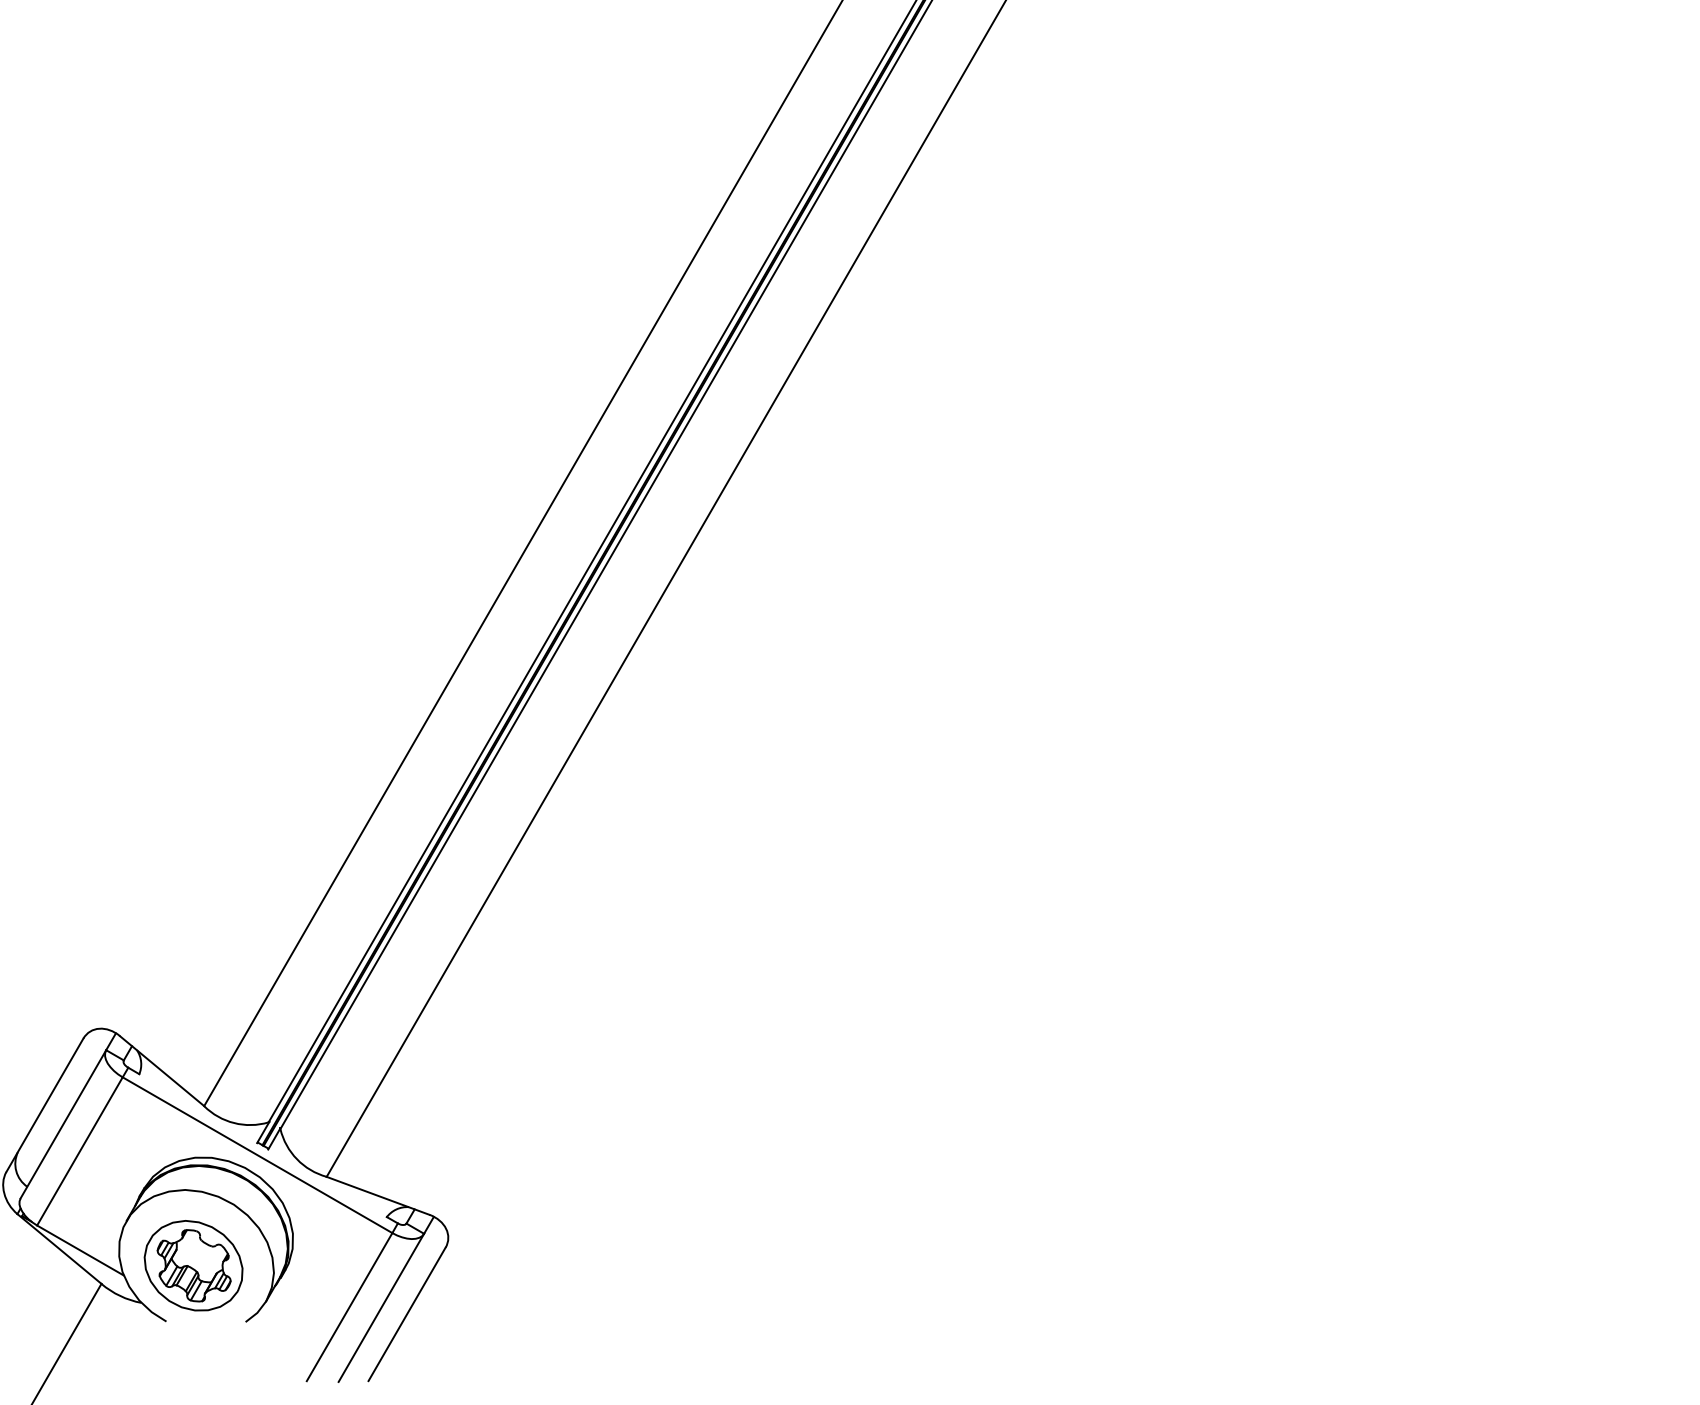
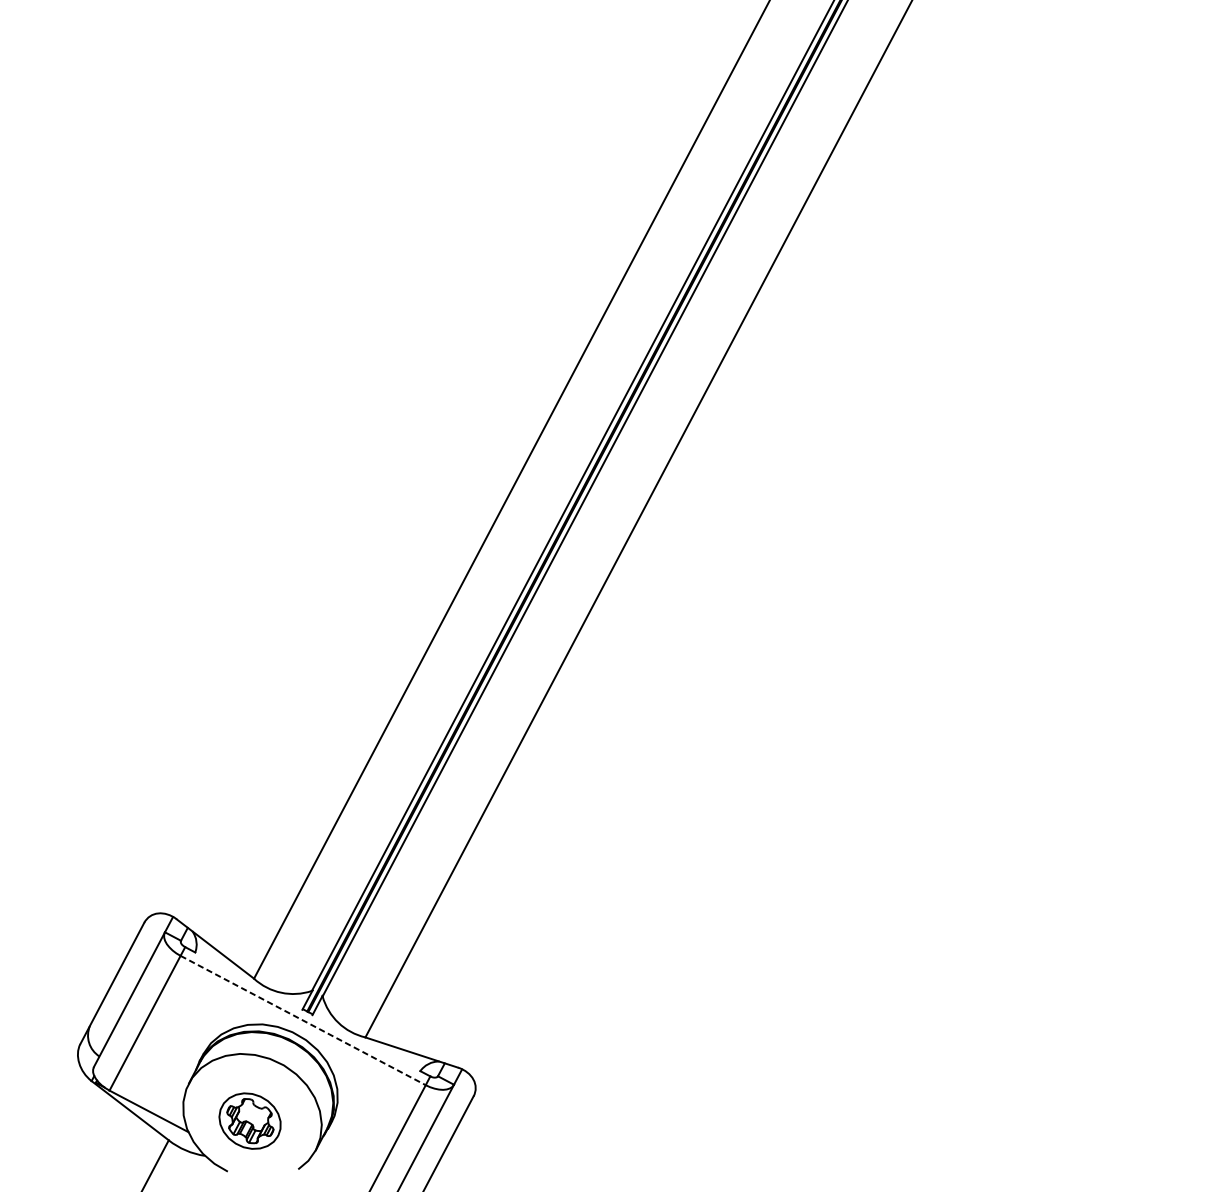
line: (257, 1155) -> (303, 1020), solid -> dashed
part: (193, 1265) -> (249, 1120), size x0.7

